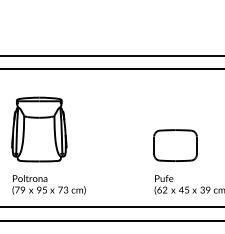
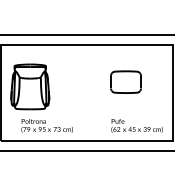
part: (174, 144) -> (125, 81), moved
text: (48, 184) -> (46, 125), moved

